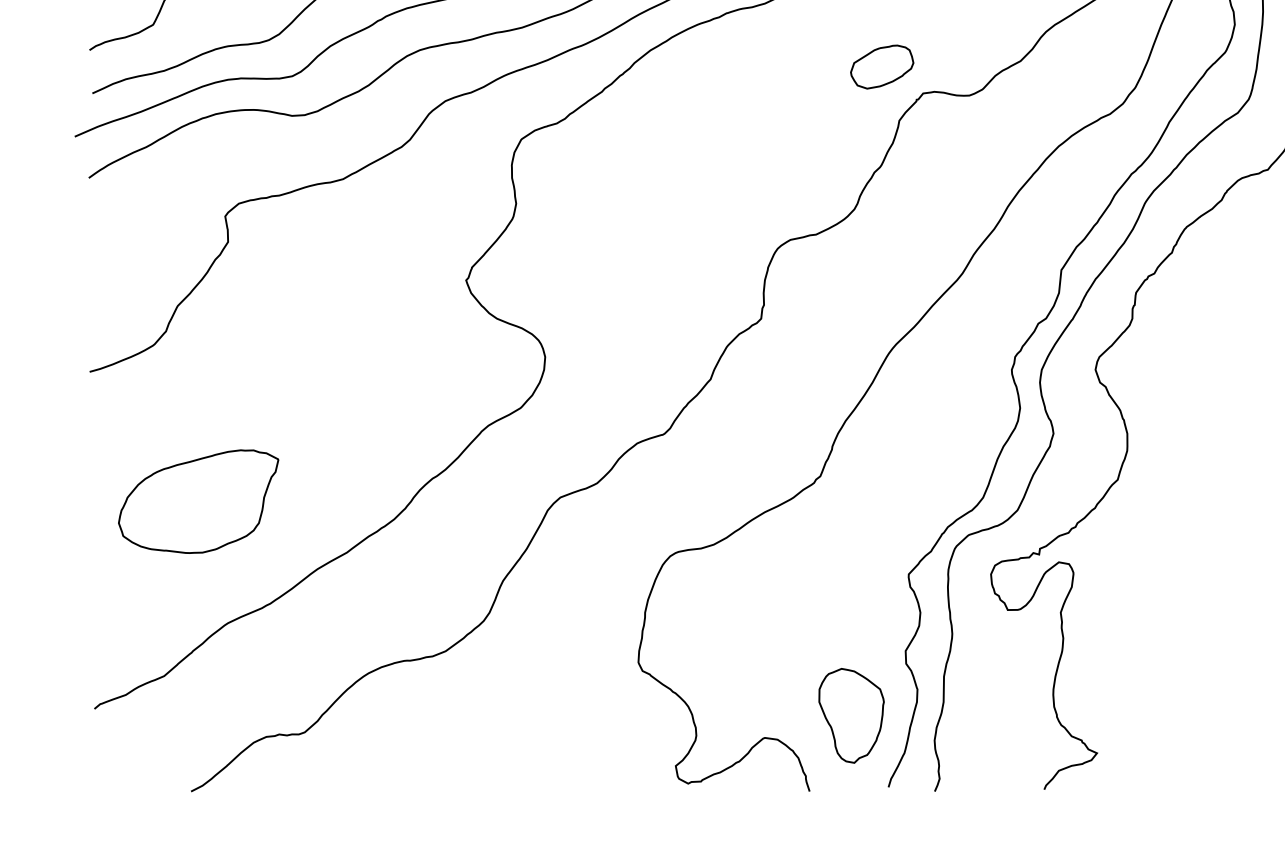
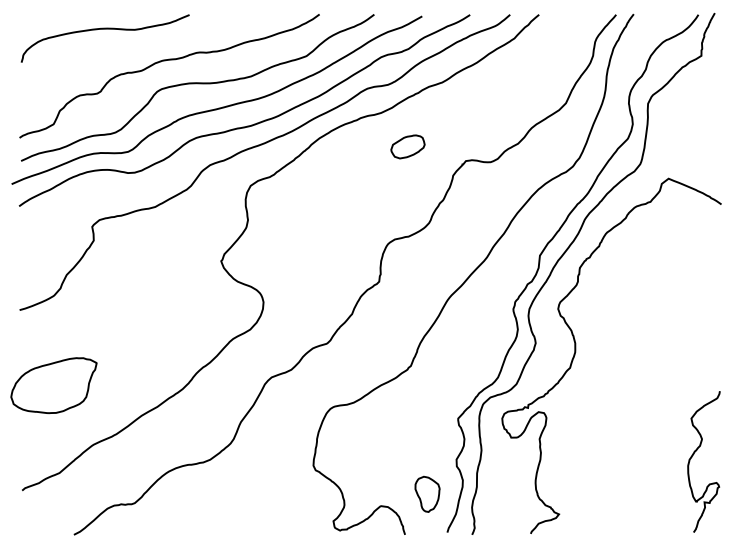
part: (881, 66) -> (407, 146), moved
part: (197, 501) -> (53, 385), moved
part: (851, 716) -> (427, 494), size x0.7

